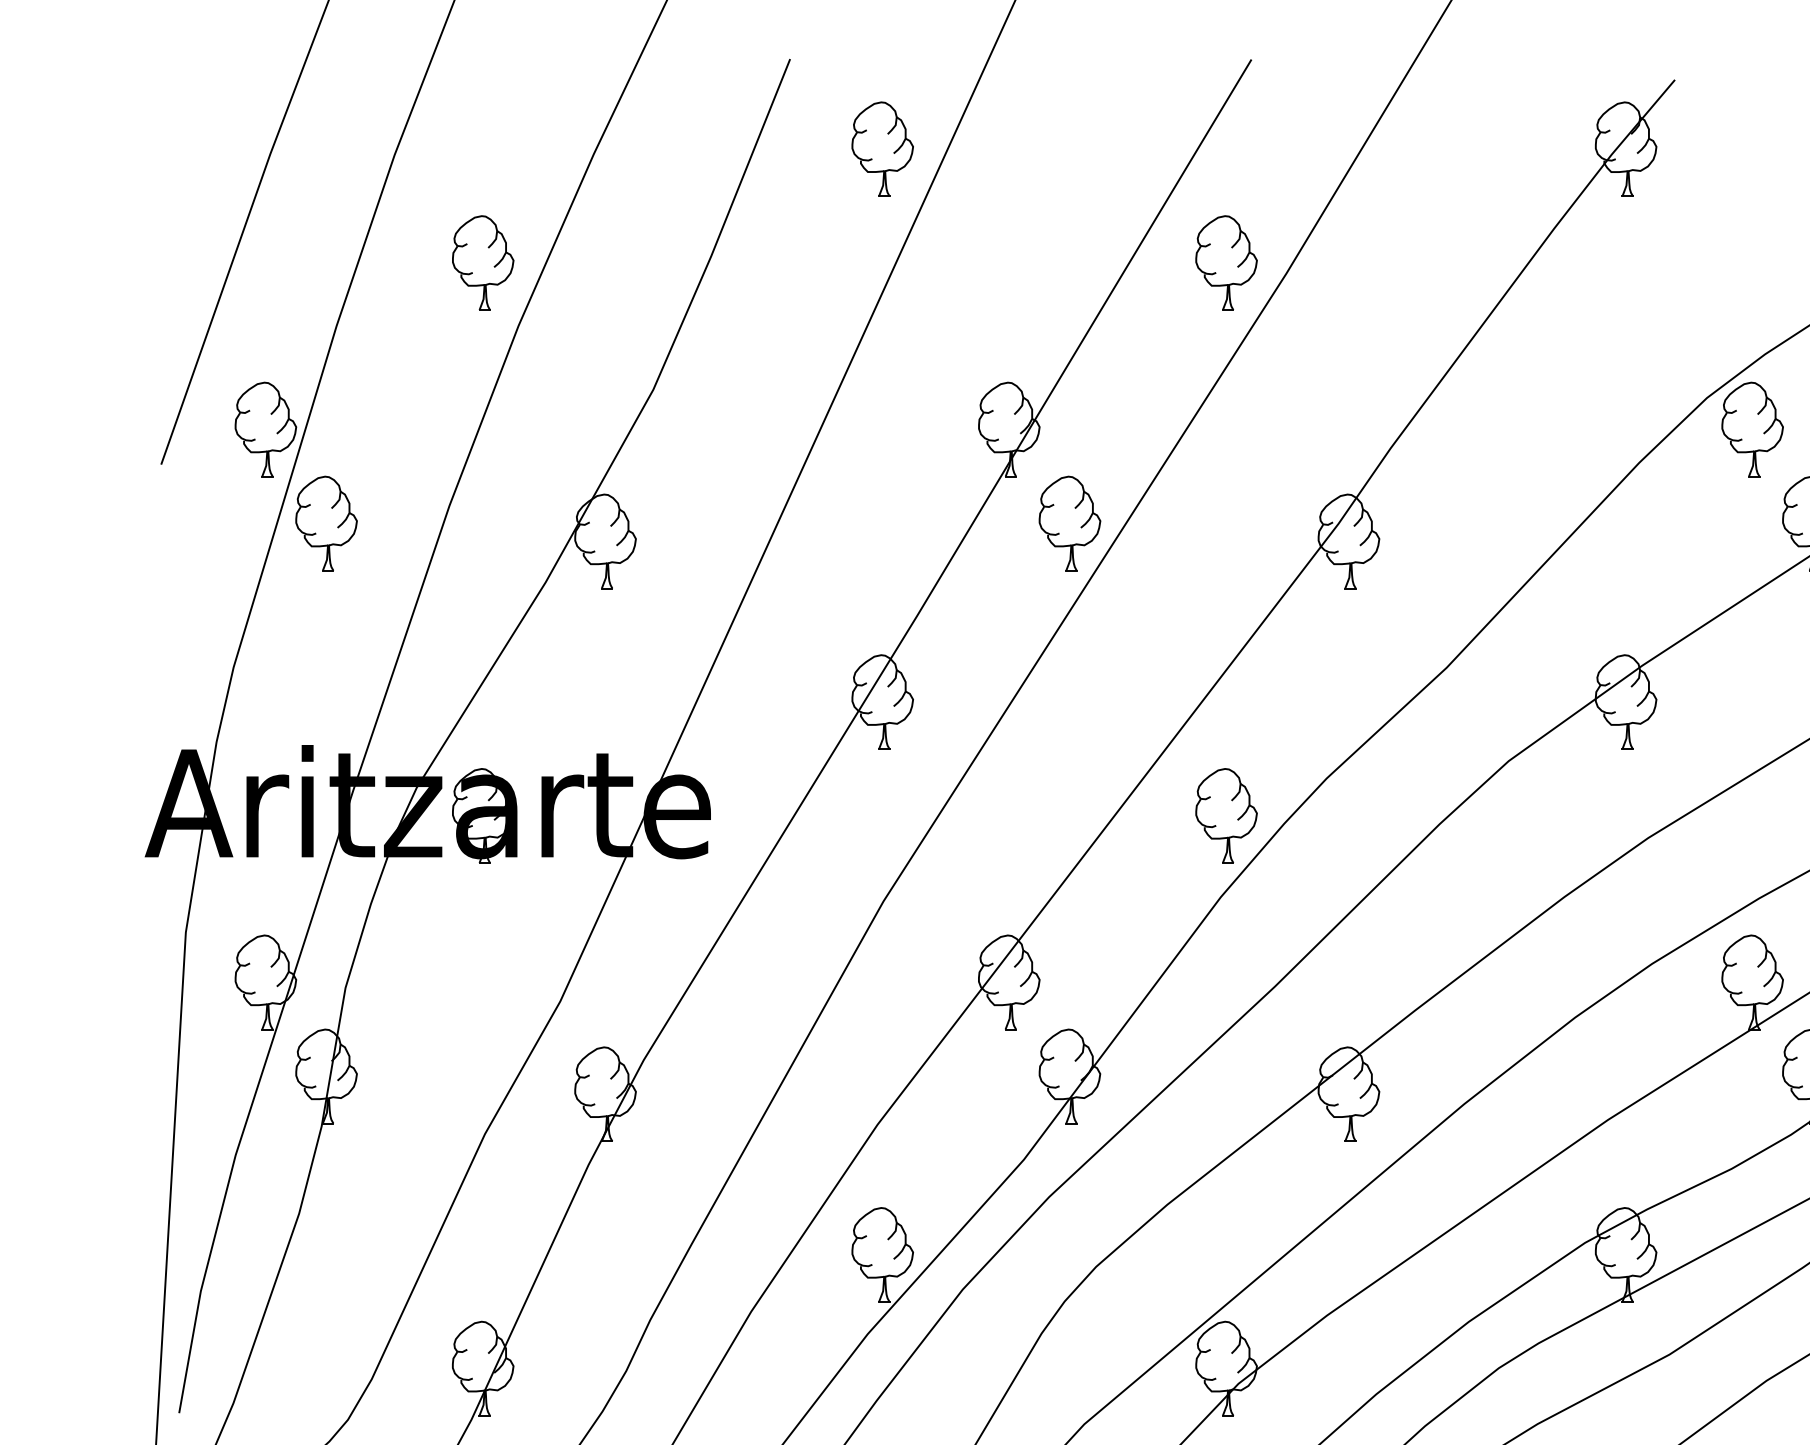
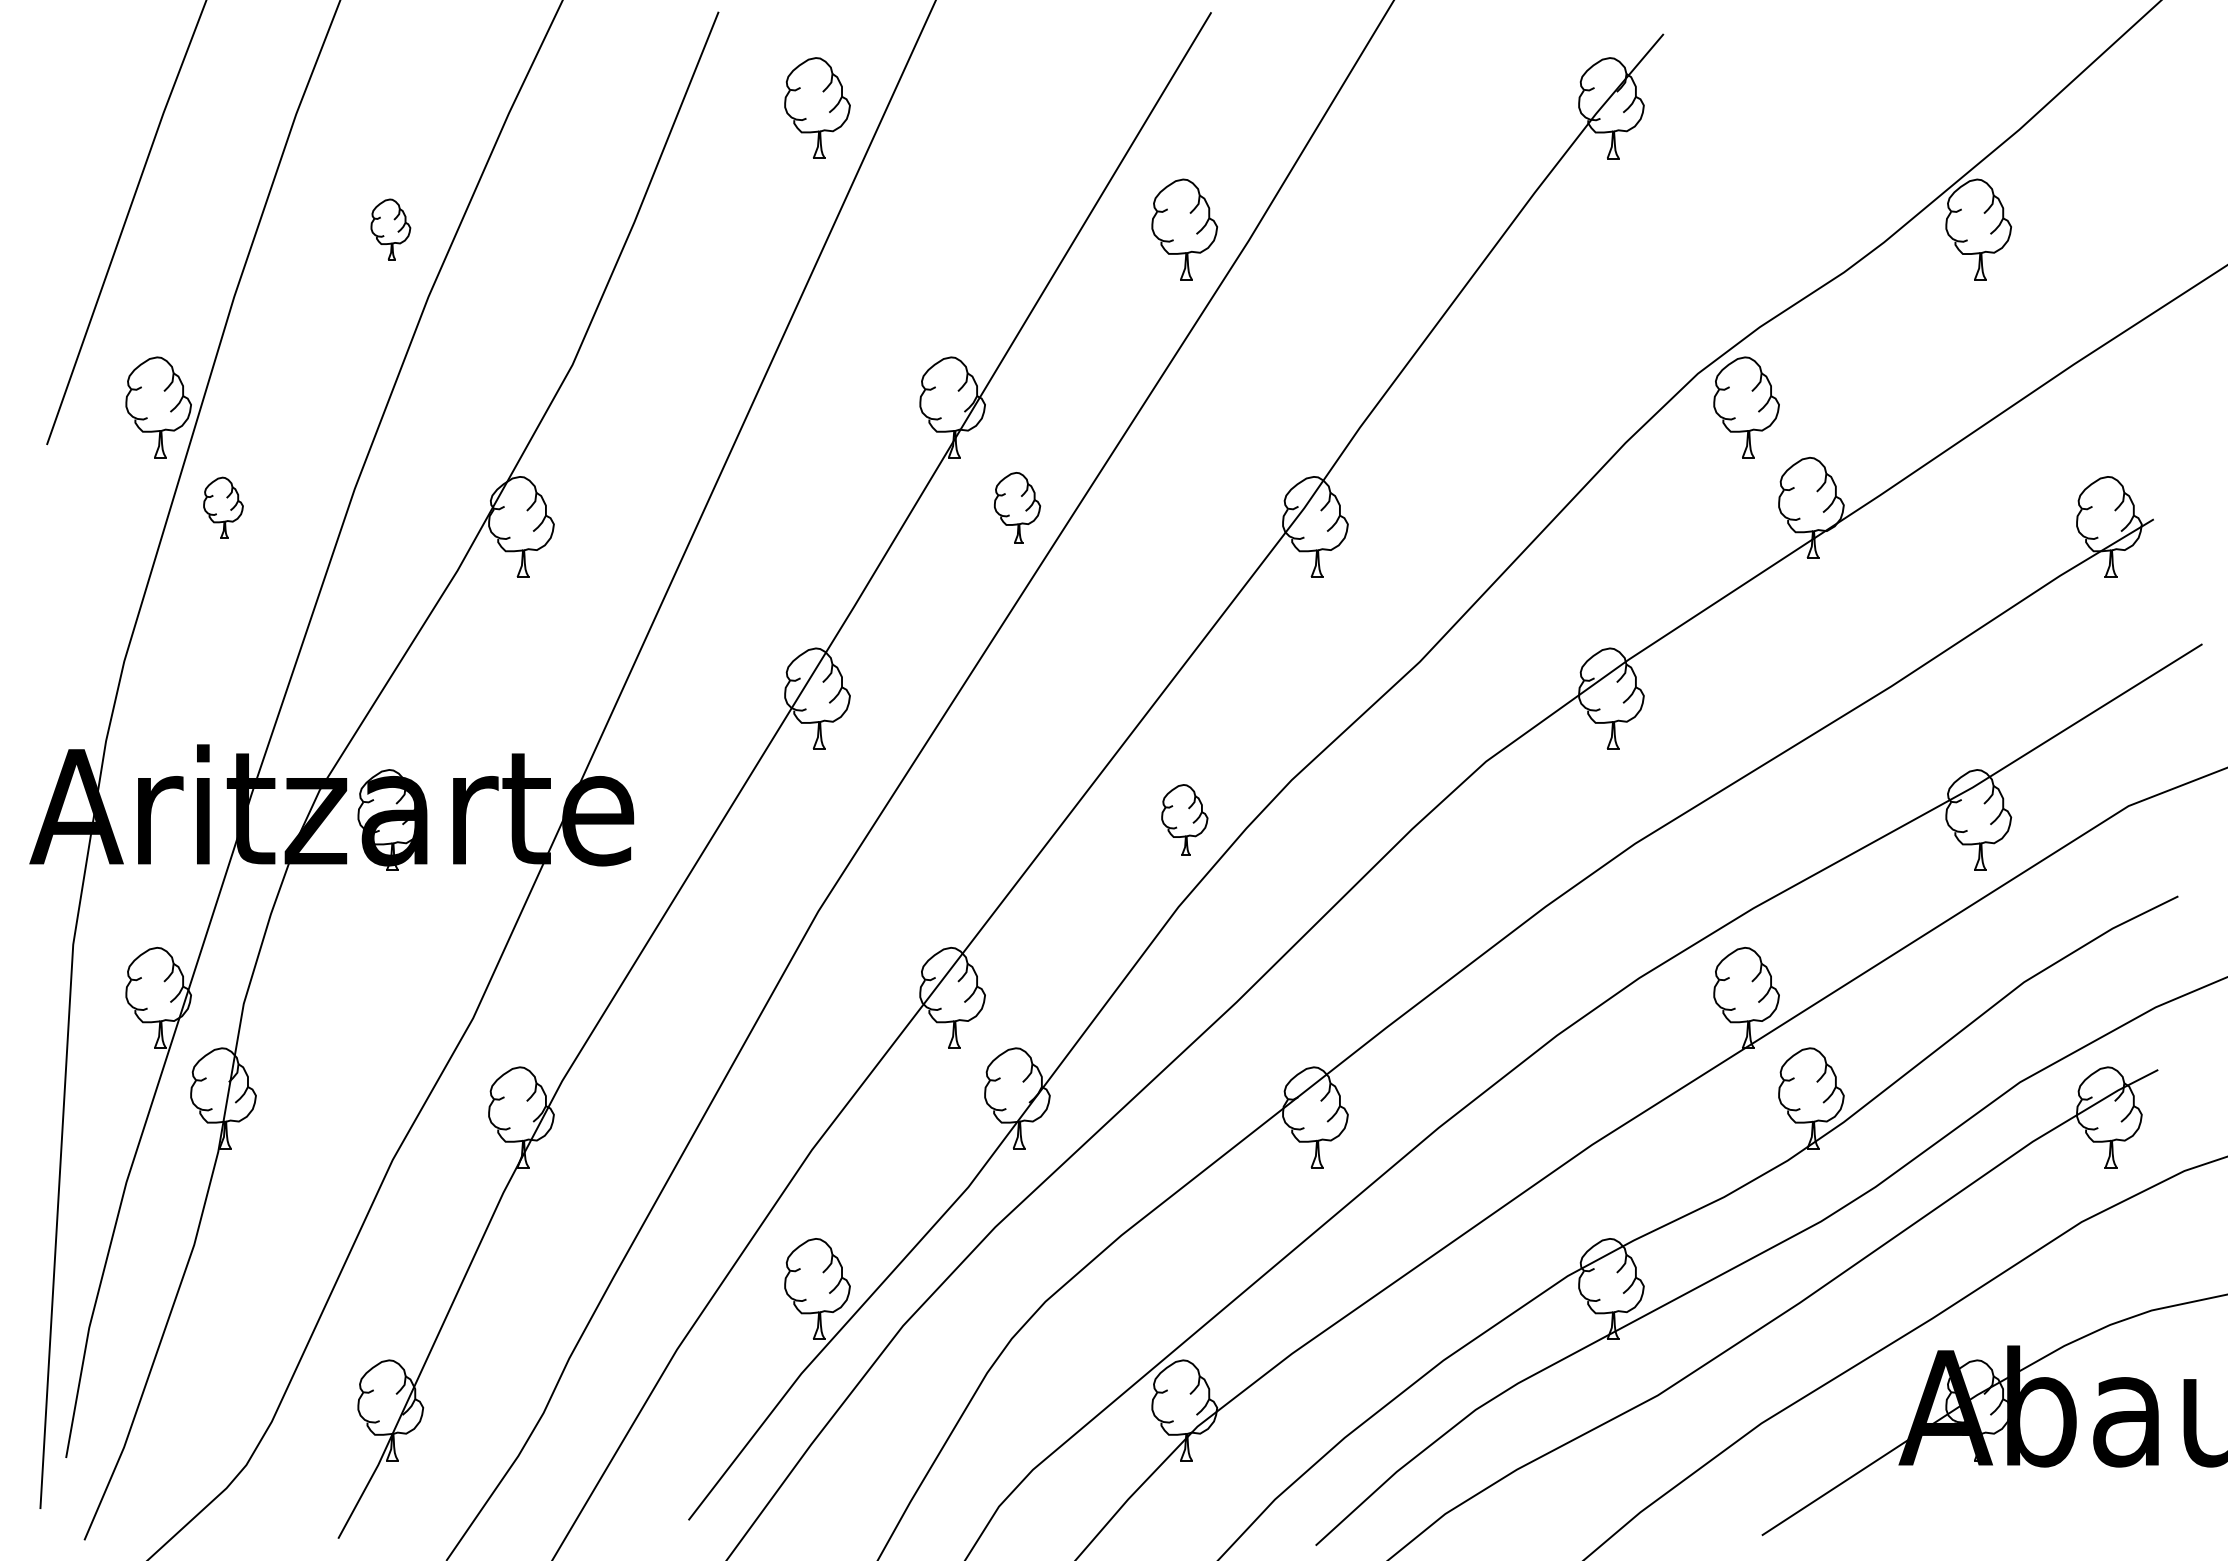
part: (482, 262) -> (390, 229), size x0.6
part: (326, 523) -> (223, 507), size x0.6
part: (1069, 523) -> (1017, 507), size x0.7
part: (1226, 815) -> (1184, 819), size x0.7

